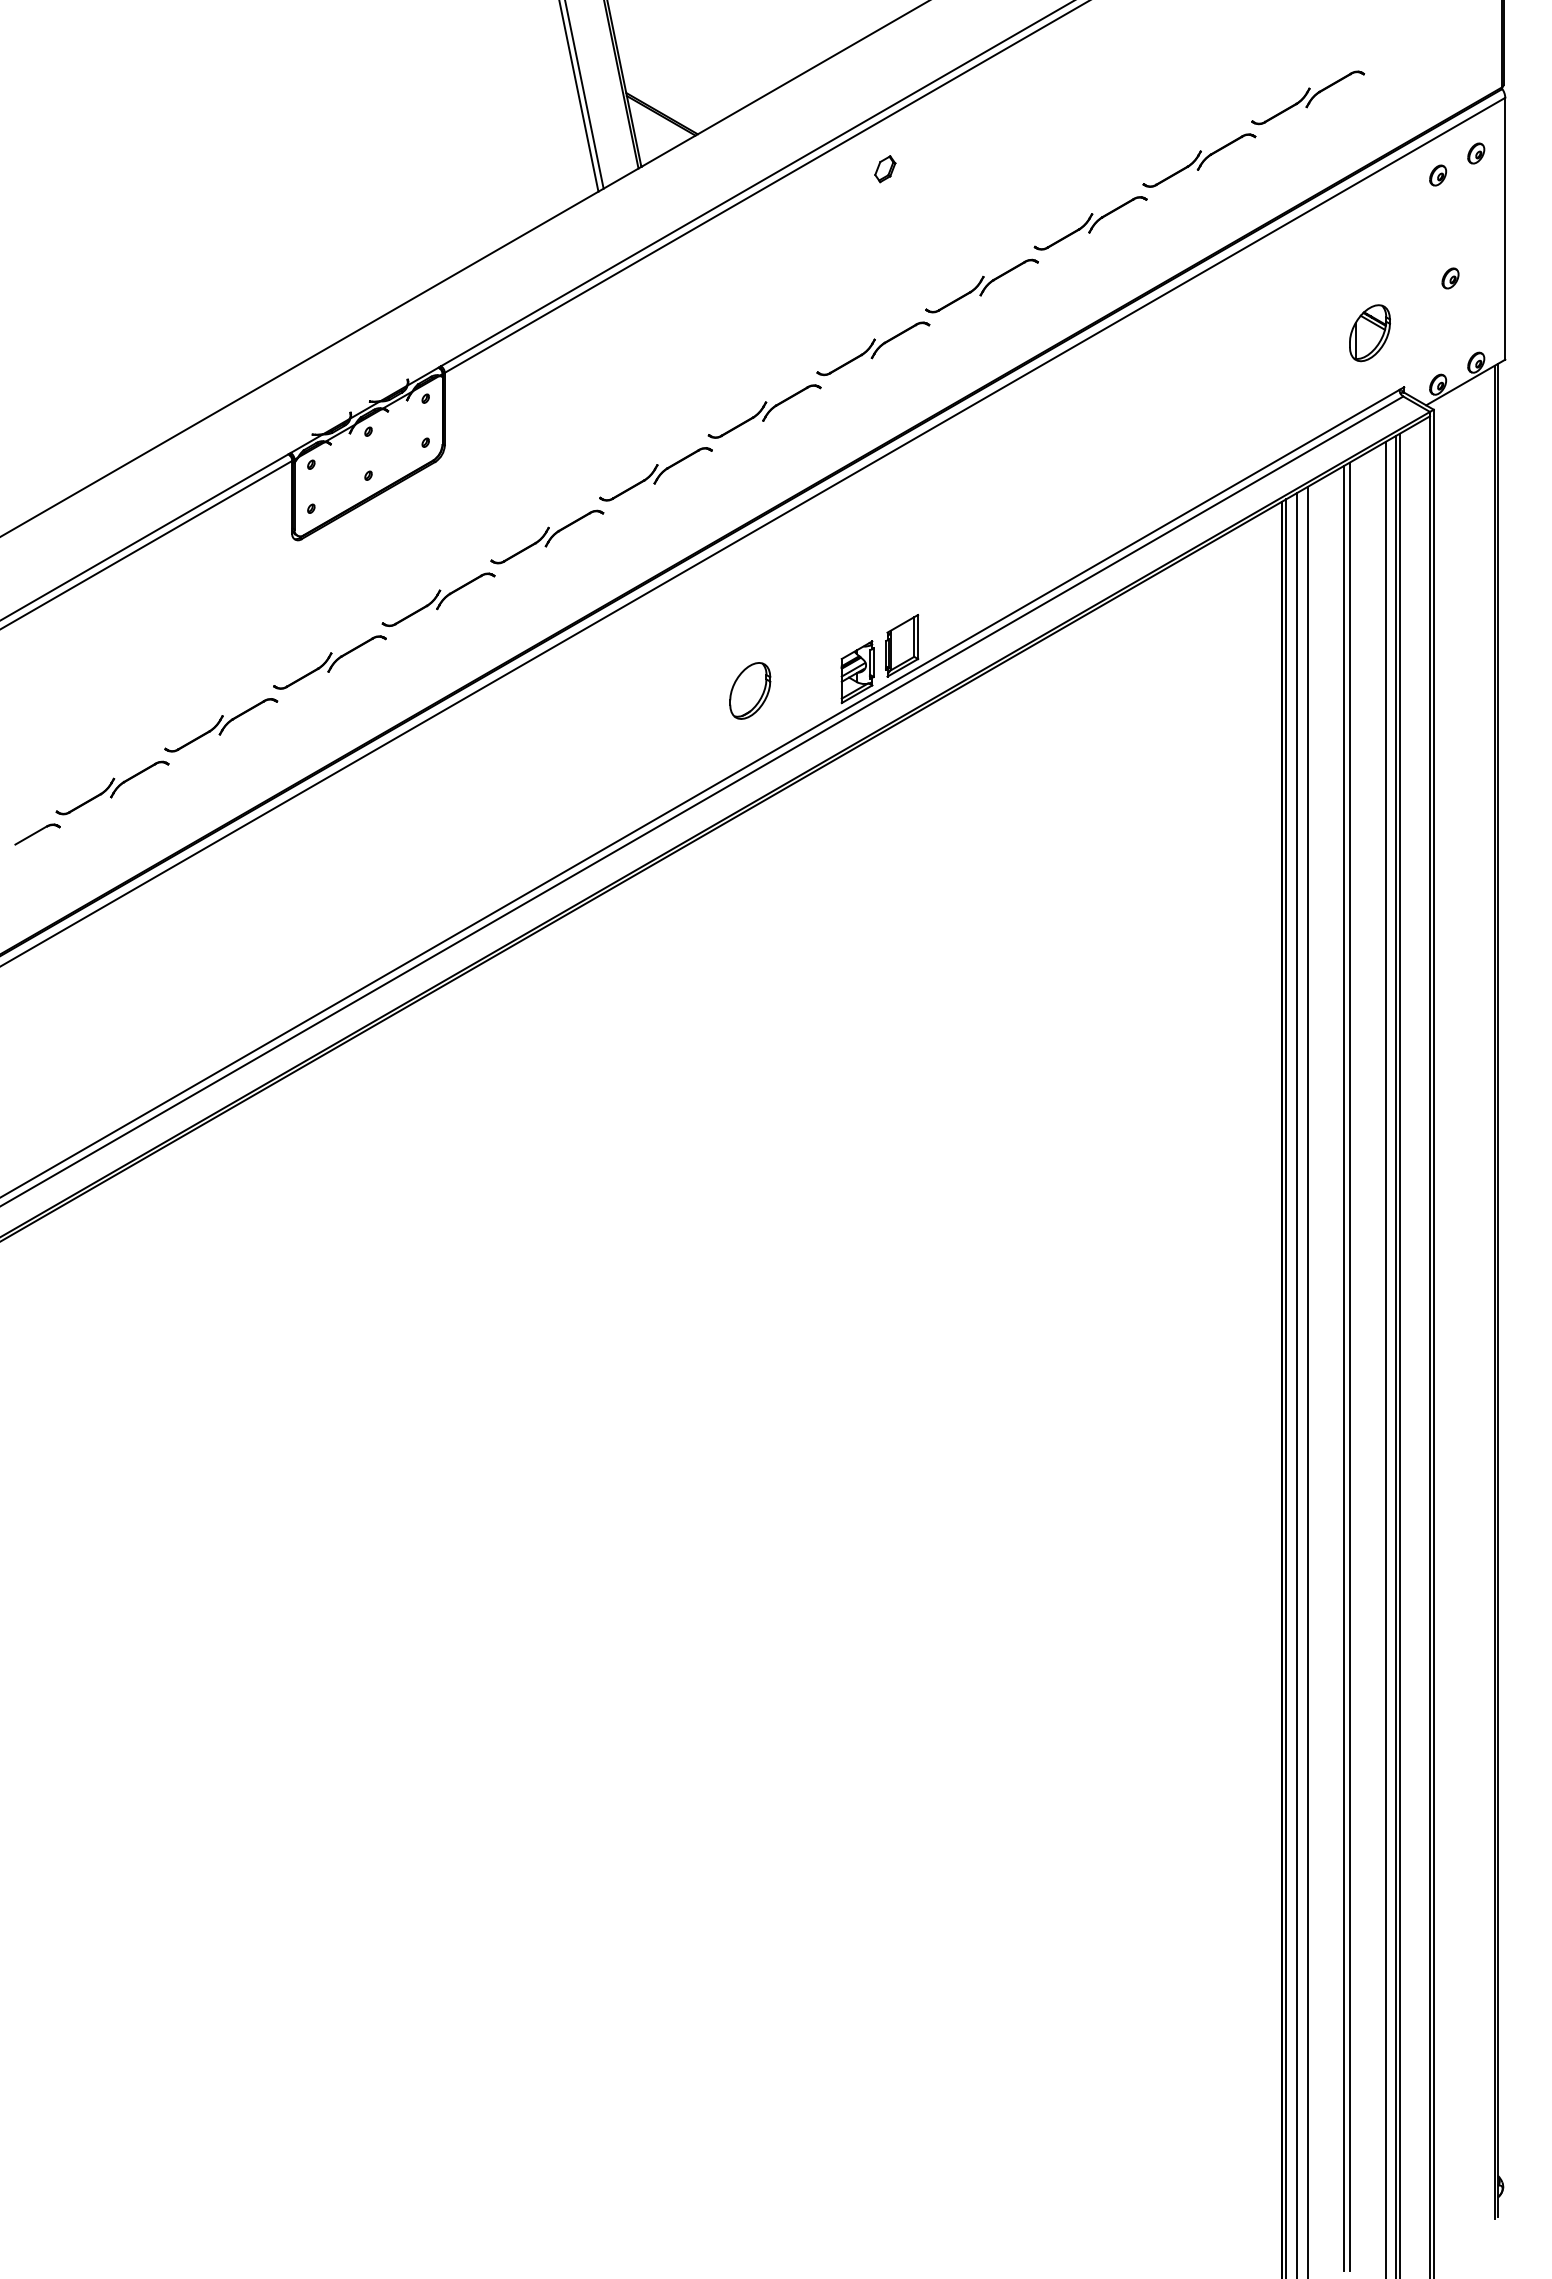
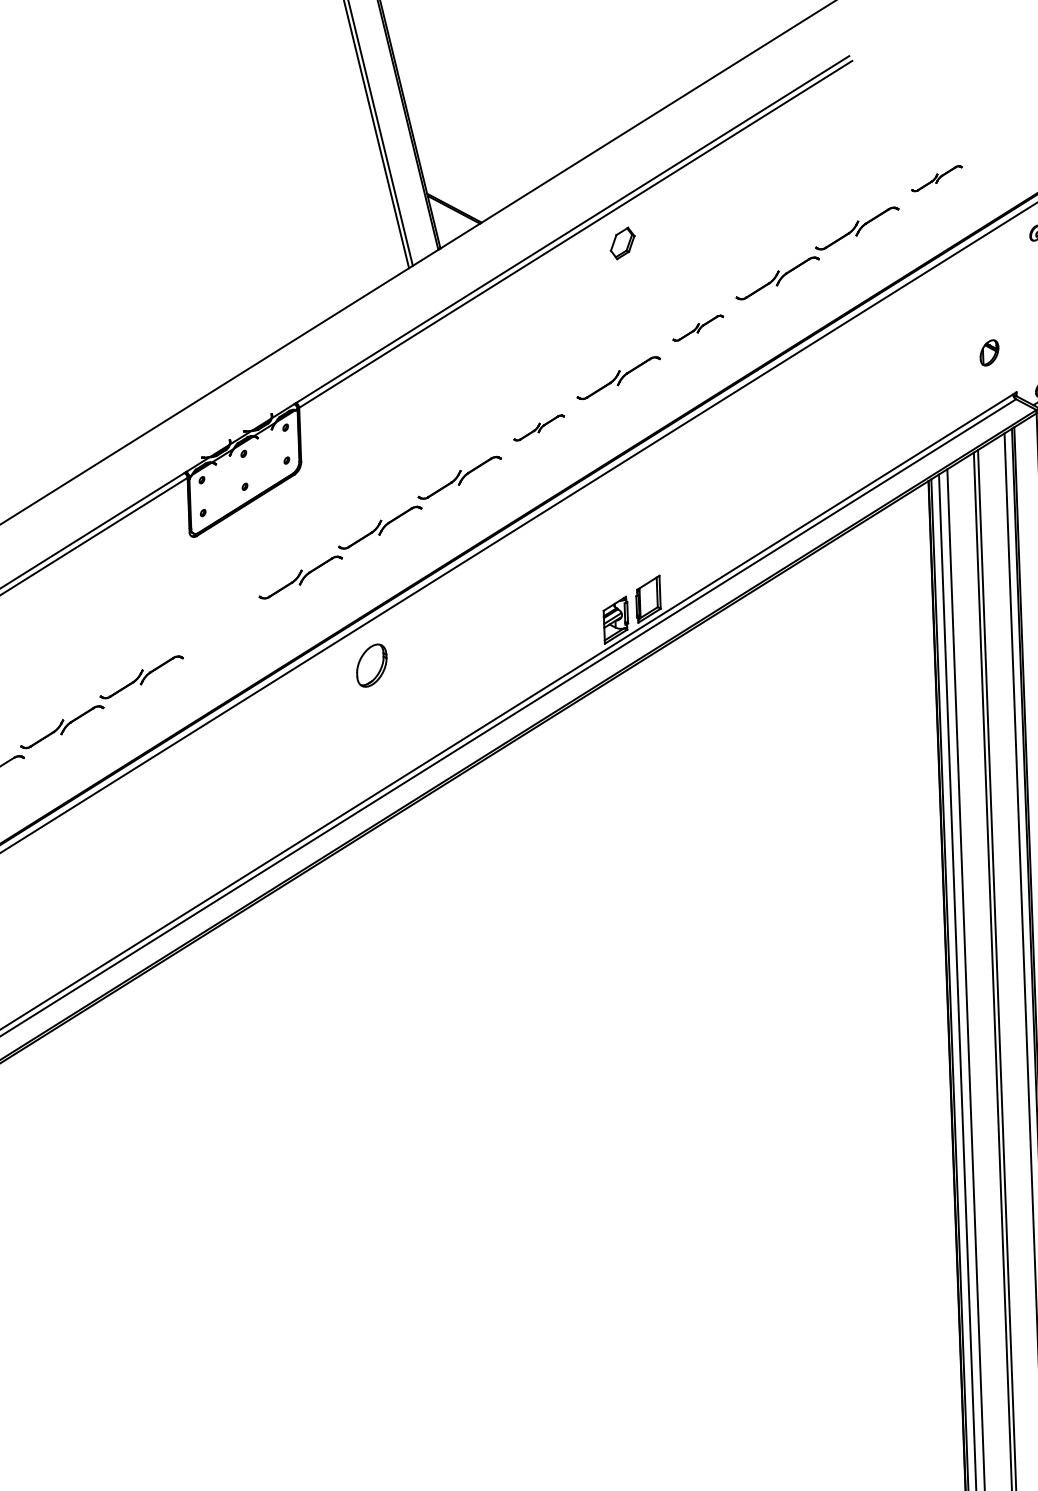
part: (1308, 97) -> (937, 178), size x0.6
part: (885, 169) -> (622, 243), size x1.6
part: (981, 285) -> (697, 327), size x0.6
part: (1369, 333) -> (989, 353), size x0.6
part: (764, 411) -> (539, 427), size x0.6
part: (329, 662) -> (220, 627), removed
part: (750, 690) -> (372, 665), moved

